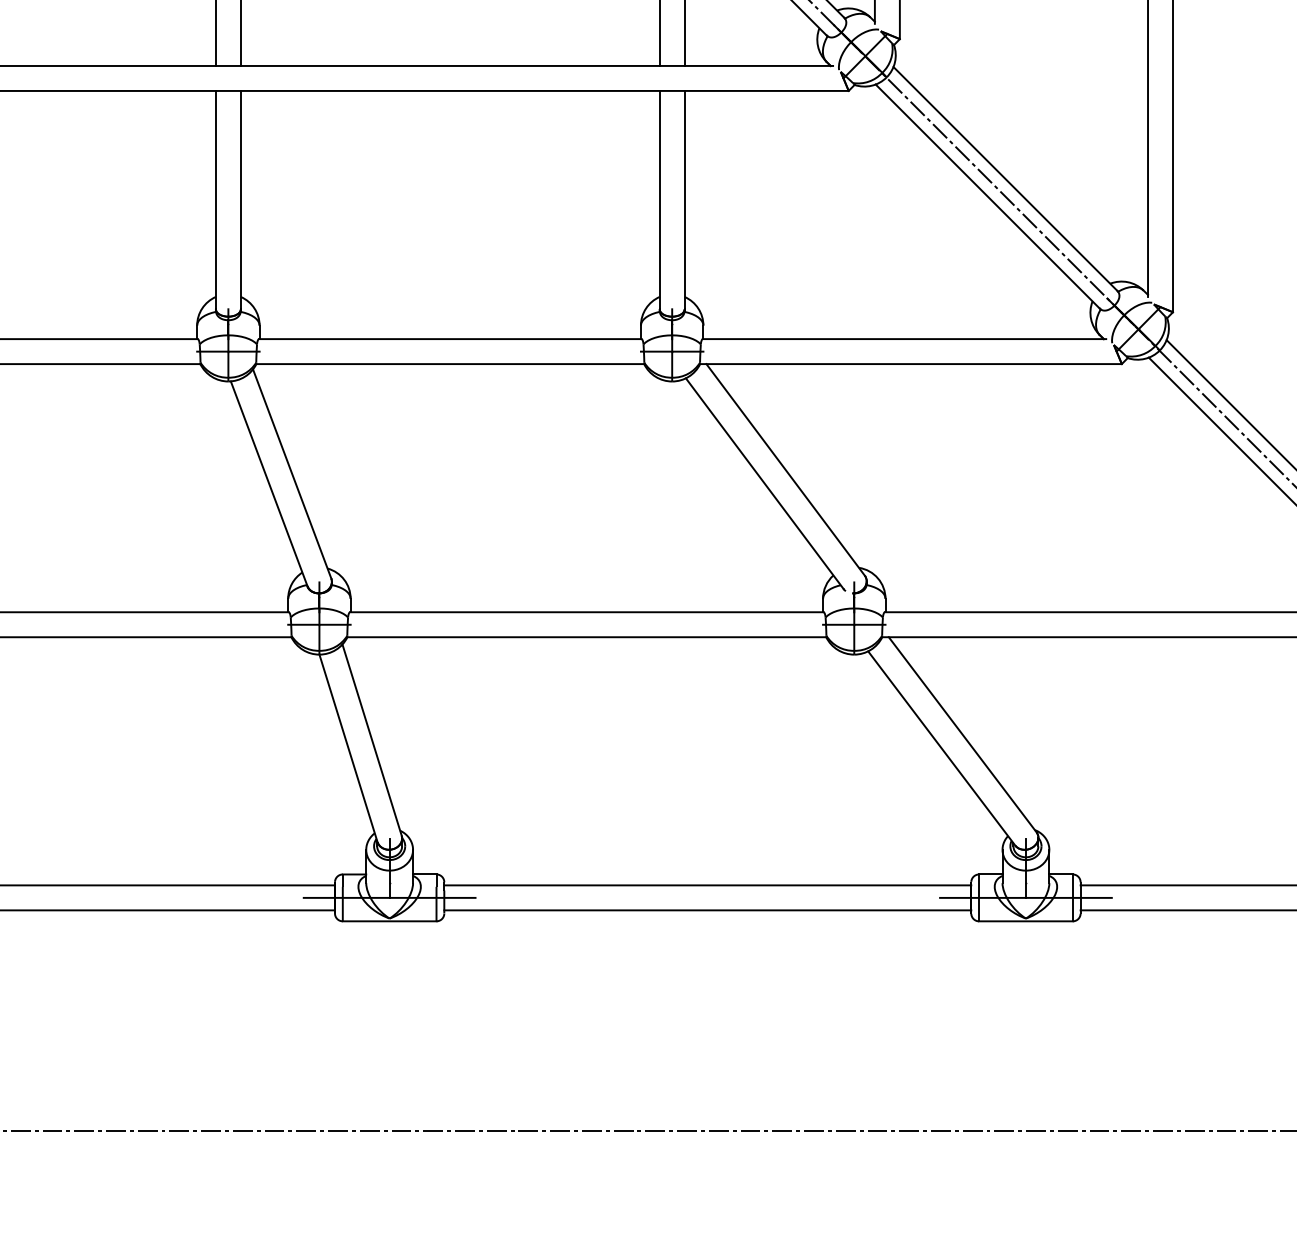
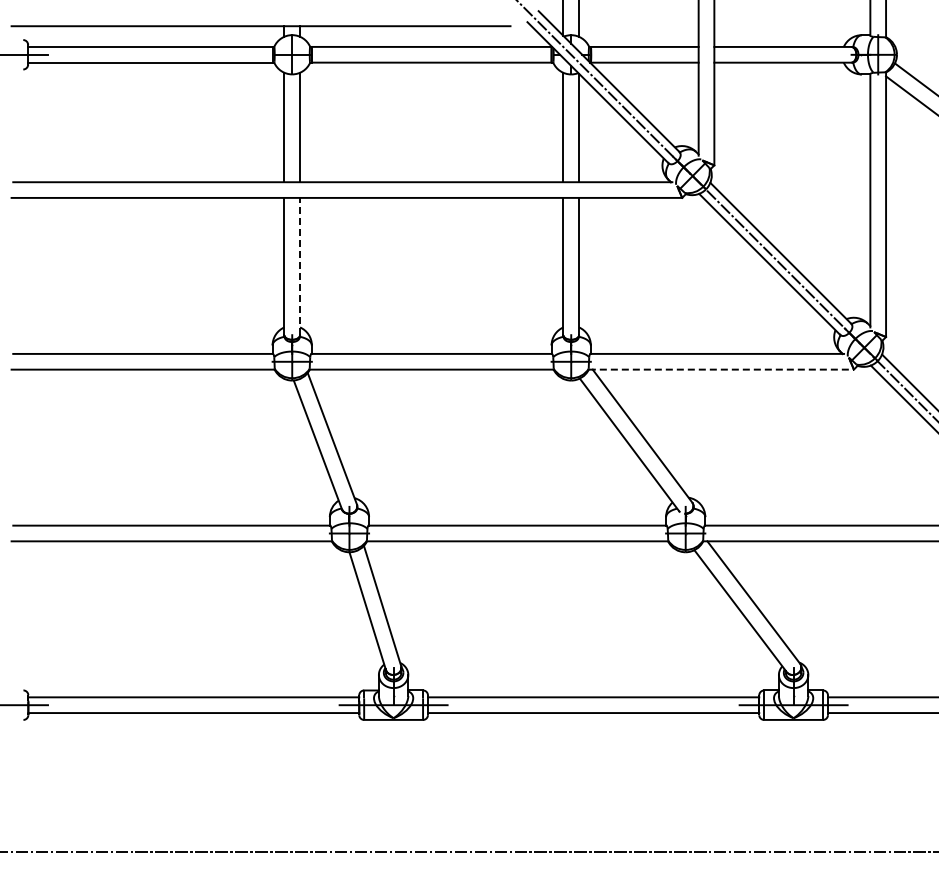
line: (241, 200) -> (300, 266), solid -> dashed
line: (911, 363) -> (721, 369), solid -> dashed

